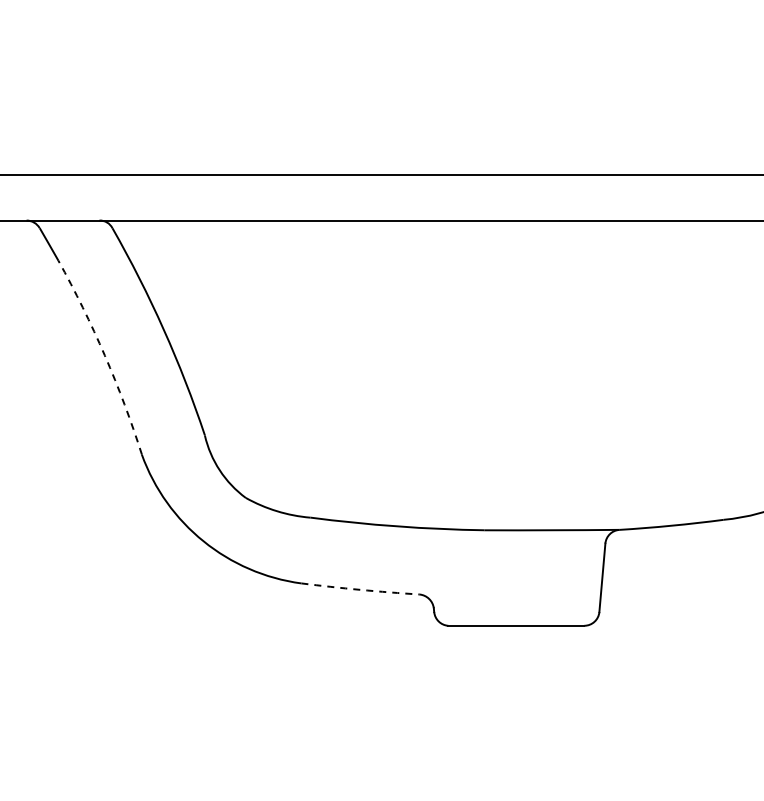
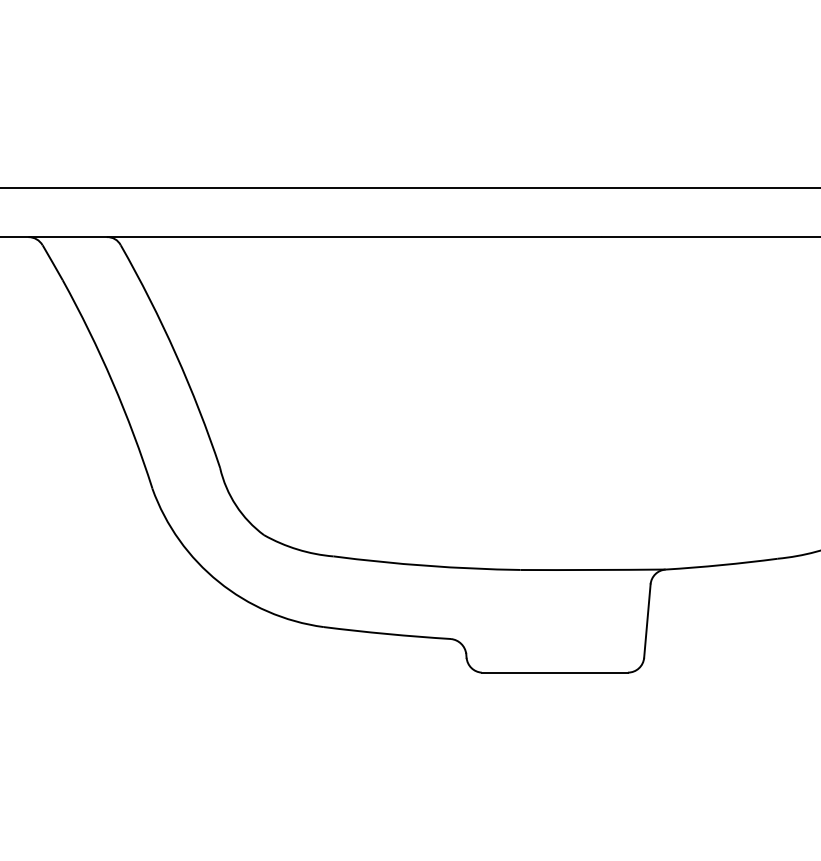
arc: (104, 355) -> (112, 382), dashed -> solid
arc: (360, 589) -> (387, 633), dashed -> solid

